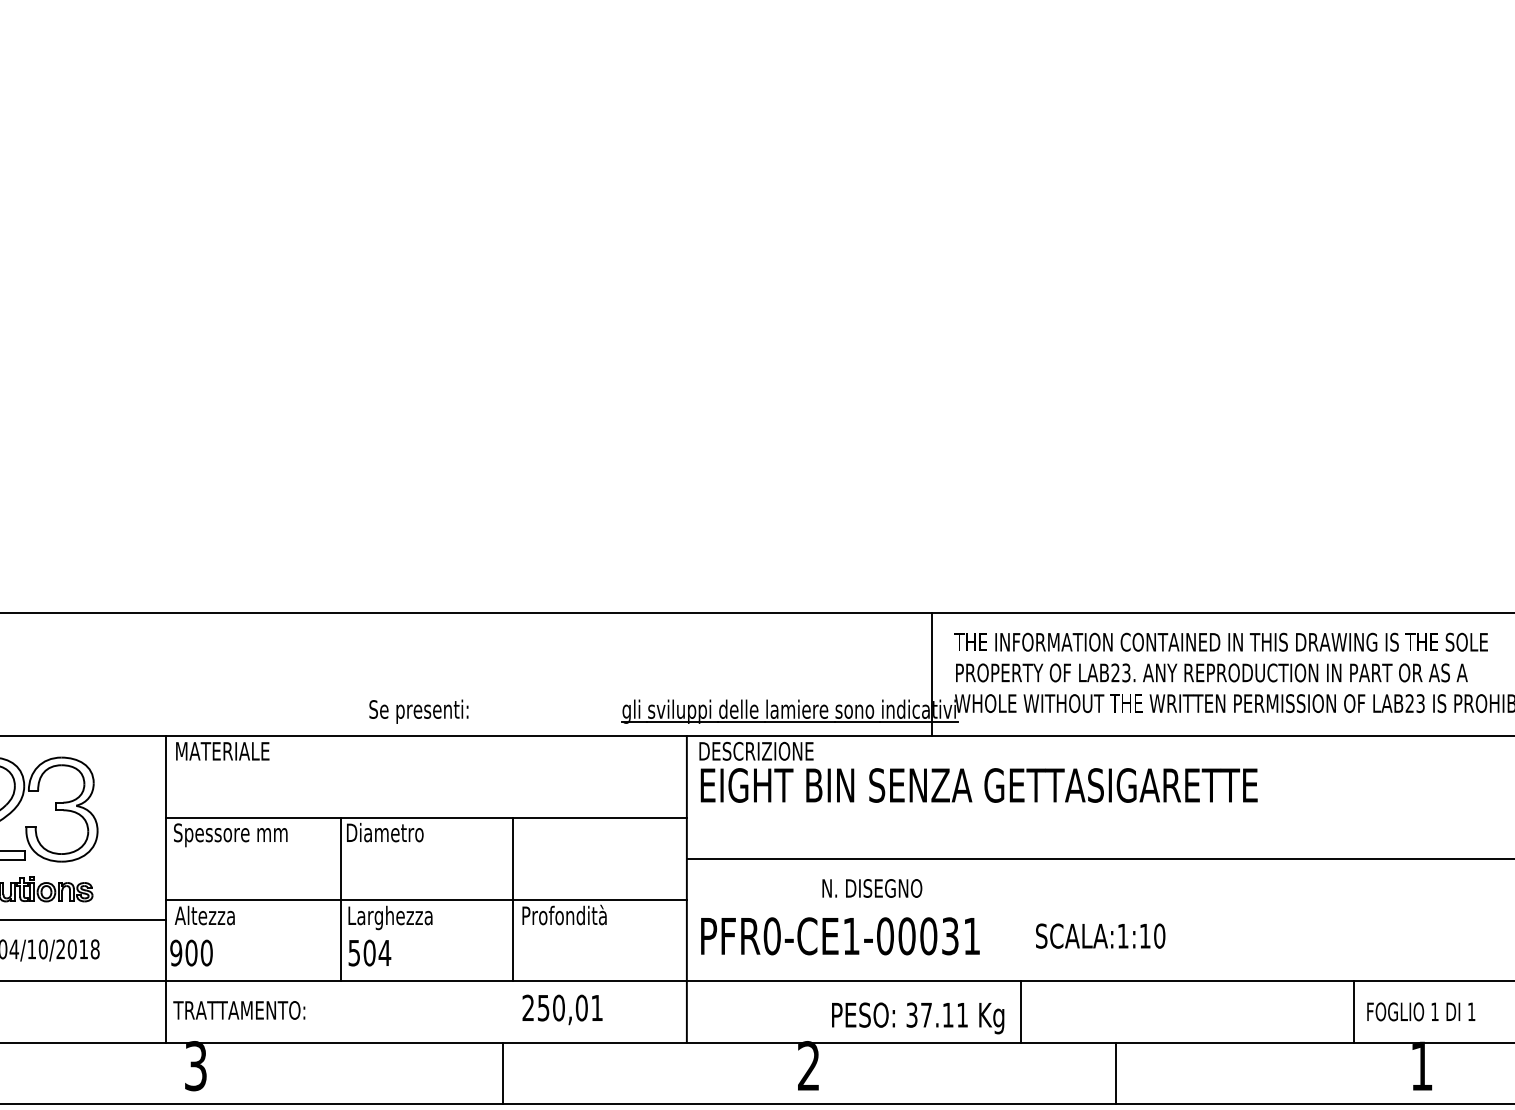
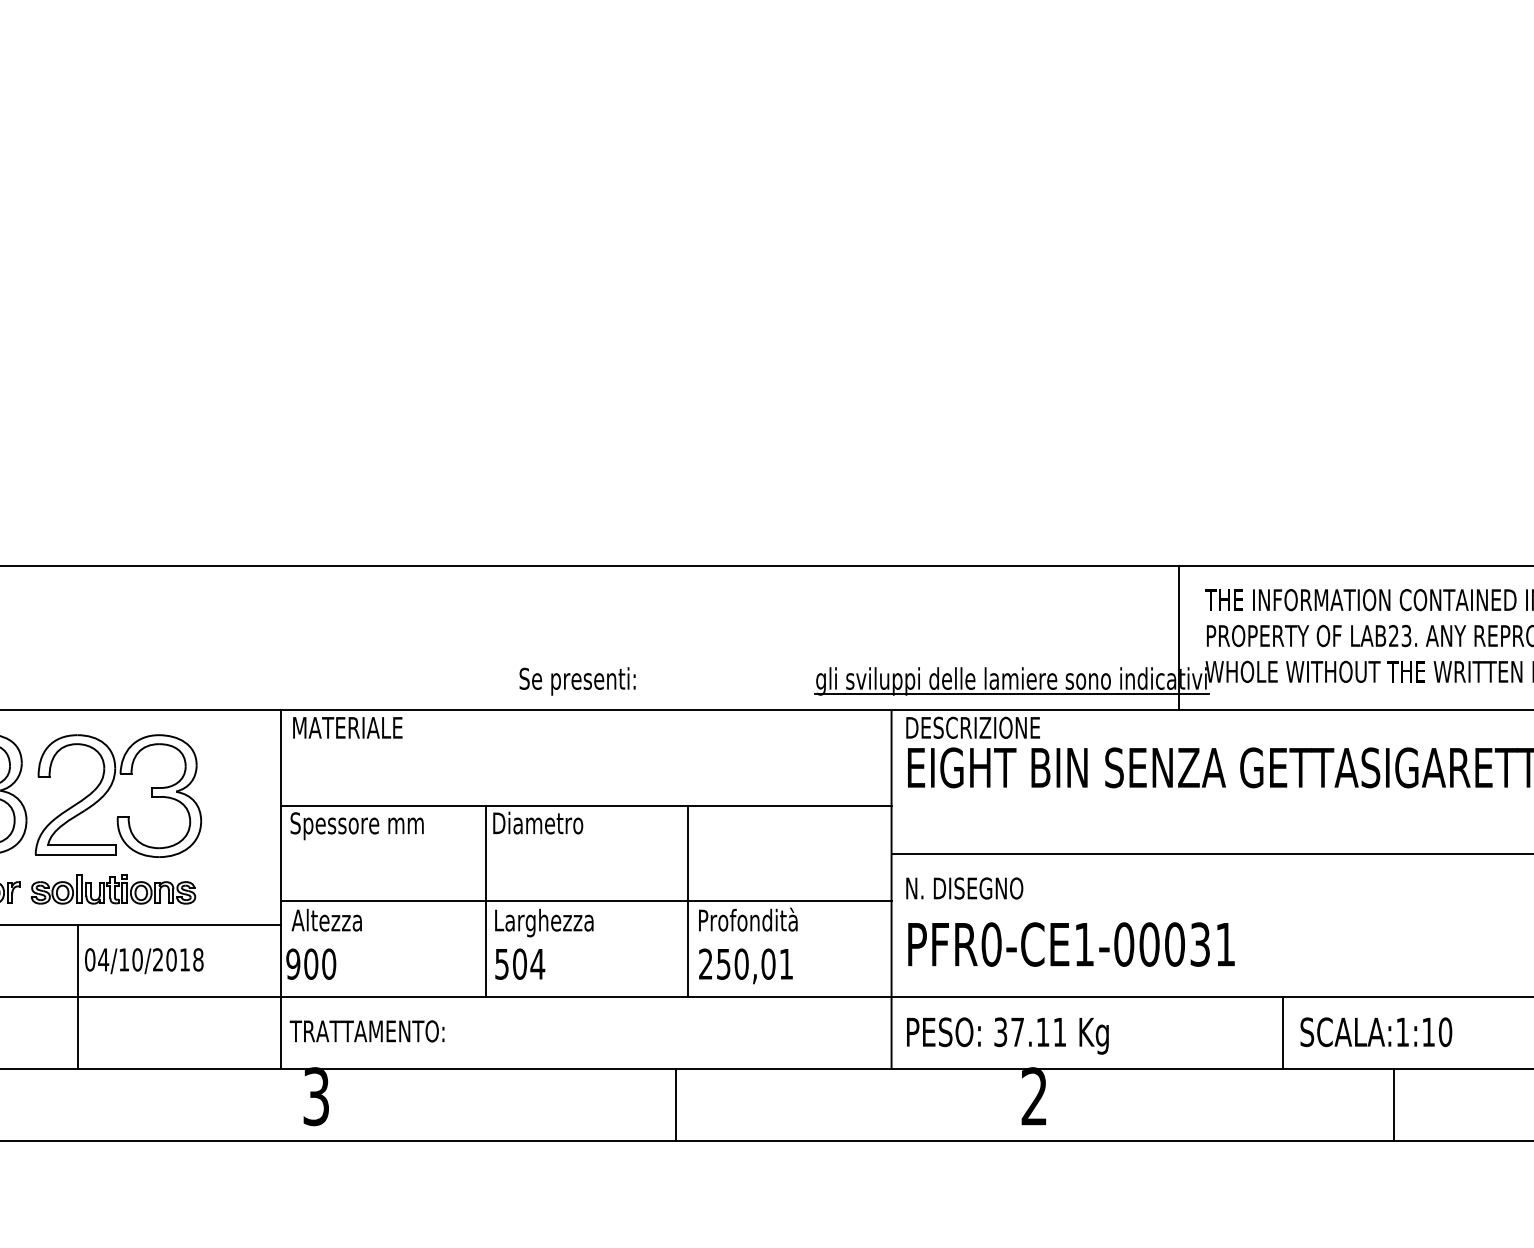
text: (872, 888) -> (964, 888), moved
text: (1100, 935) -> (1376, 1031), moved
text: (562, 1009) -> (745, 965), moved
text: (918, 1018) -> (1008, 1036), moved

